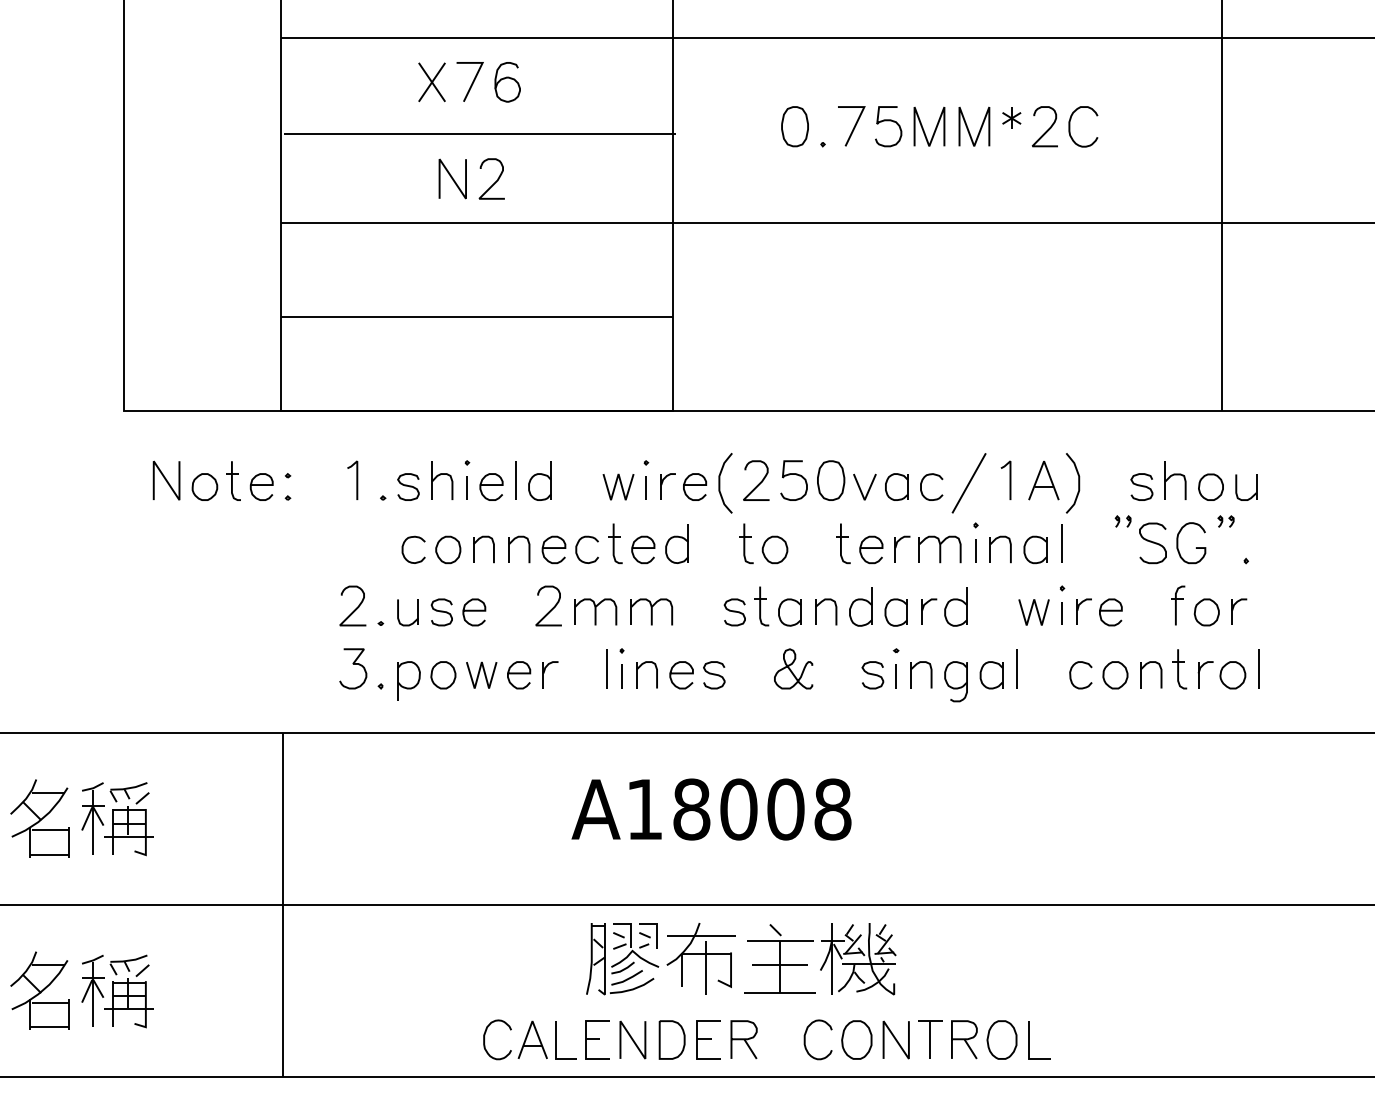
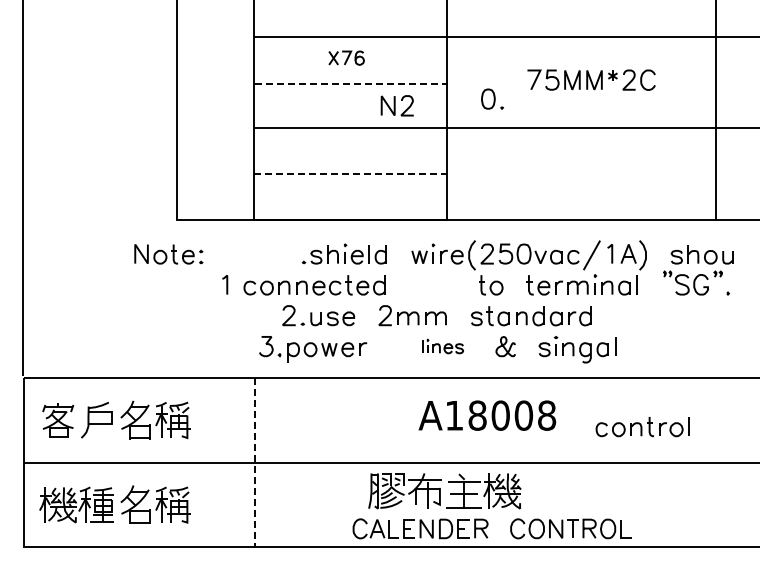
part: (469, 80) -> (346, 57), size x0.7
part: (803, 125) -> (492, 98), moved
line: (481, 133) -> (352, 83), solid -> dashed
part: (469, 178) -> (396, 105), moved
line: (477, 316) -> (350, 173), solid -> dashed
line: (355, 479) -> (226, 284), moved
part: (221, 481) -> (168, 254), moved
part: (544, 544) -> (314, 285), moved
part: (1070, 605) -> (641, 315), removed
part: (1208, 605) -> (709, 315), removed
part: (665, 668) -> (442, 346), size x0.7
part: (1163, 670) -> (642, 427), moved
part: (449, 674) -> (313, 349), moved
text: (711, 809) -> (487, 415), moved
line: (282, 904) -> (254, 462), solid -> dashed
part: (740, 959) -> (444, 491), moved

